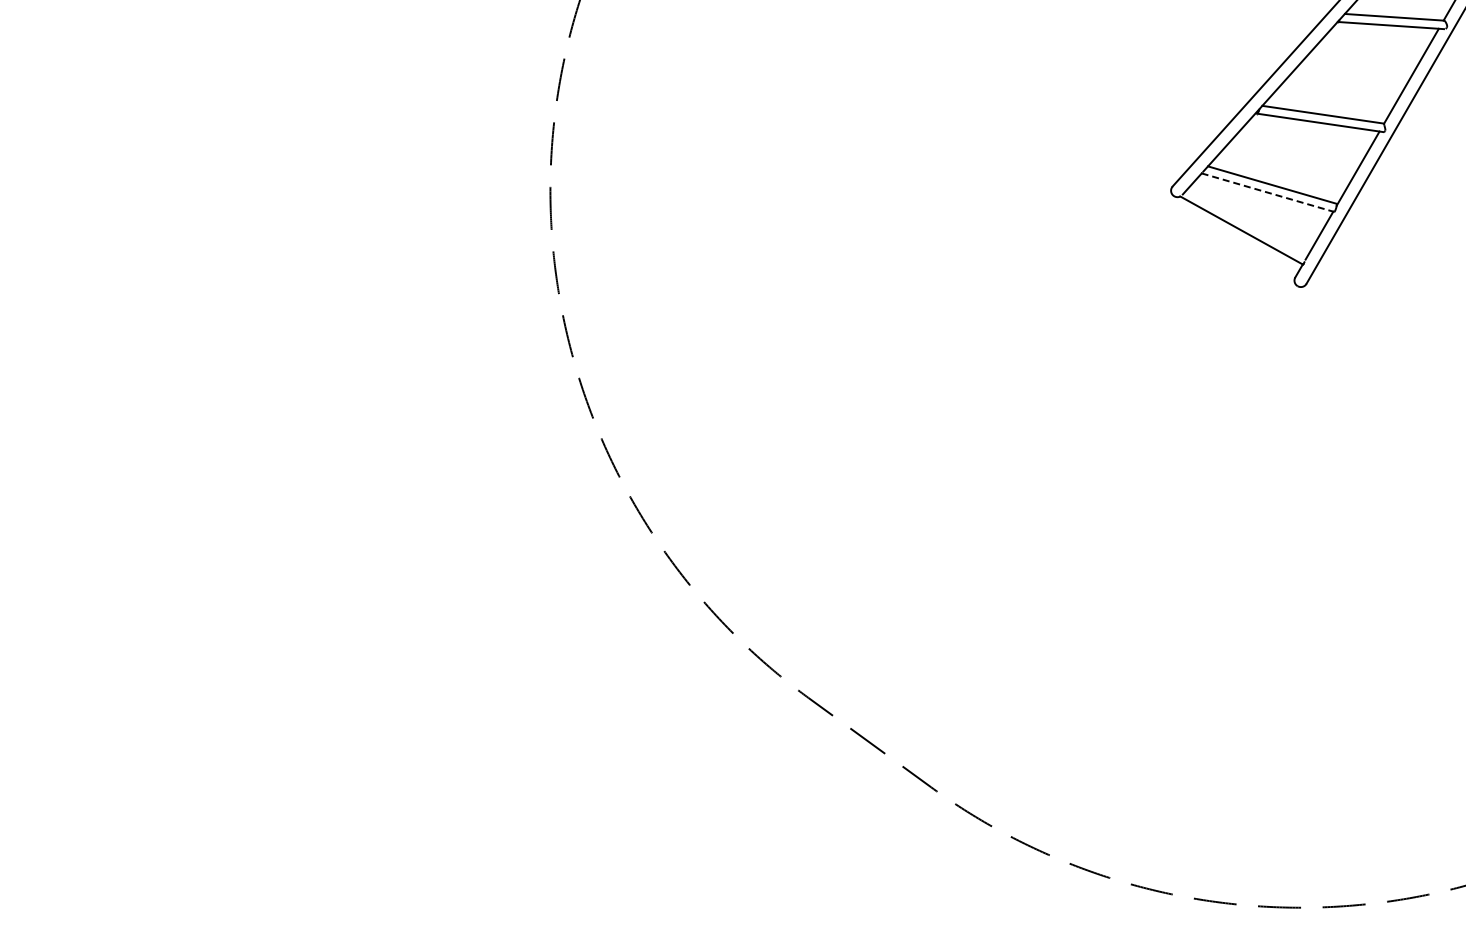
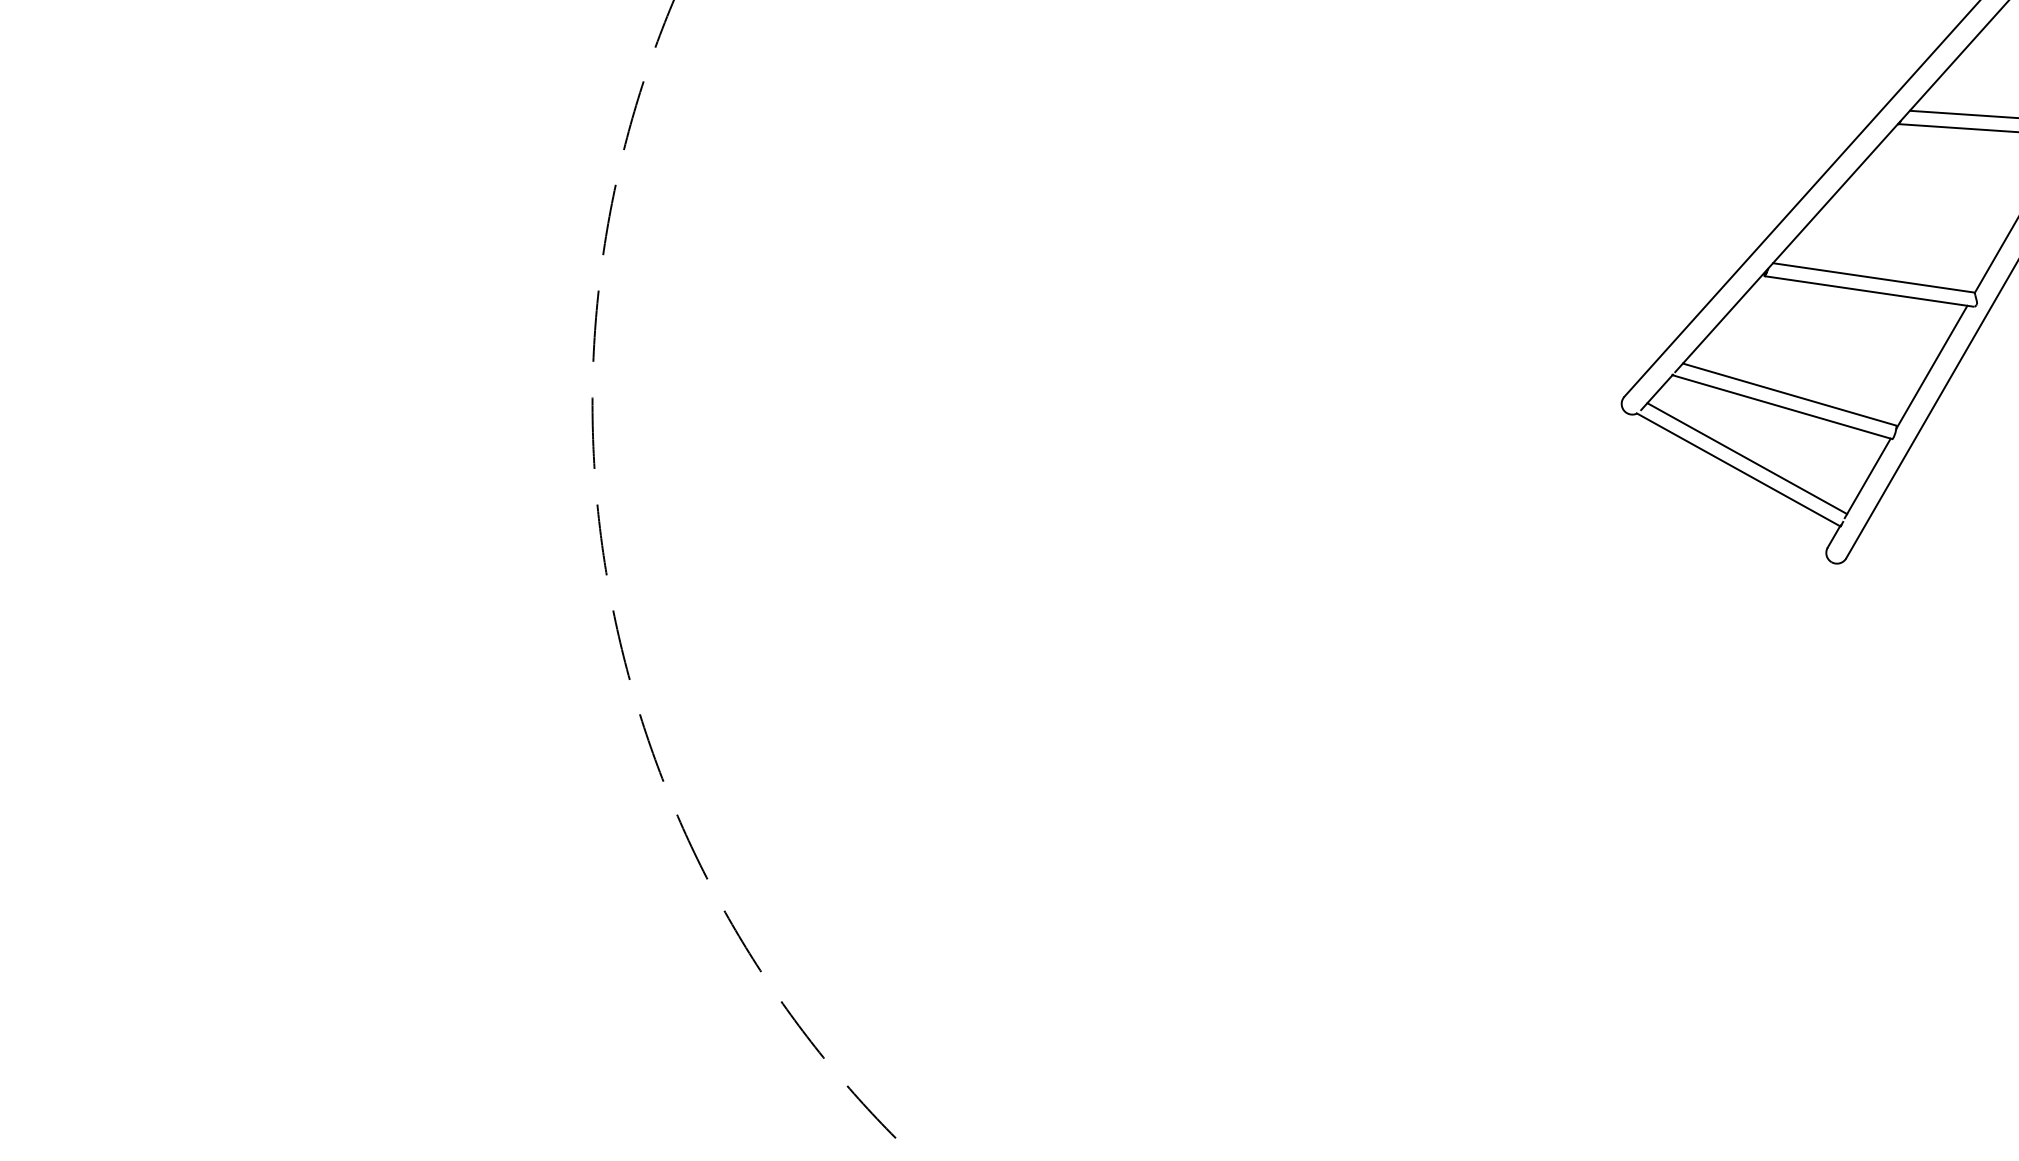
line: (1268, 192) -> (1783, 406), dashed -> solid
line: (1246, 223) -> (1746, 458), added

